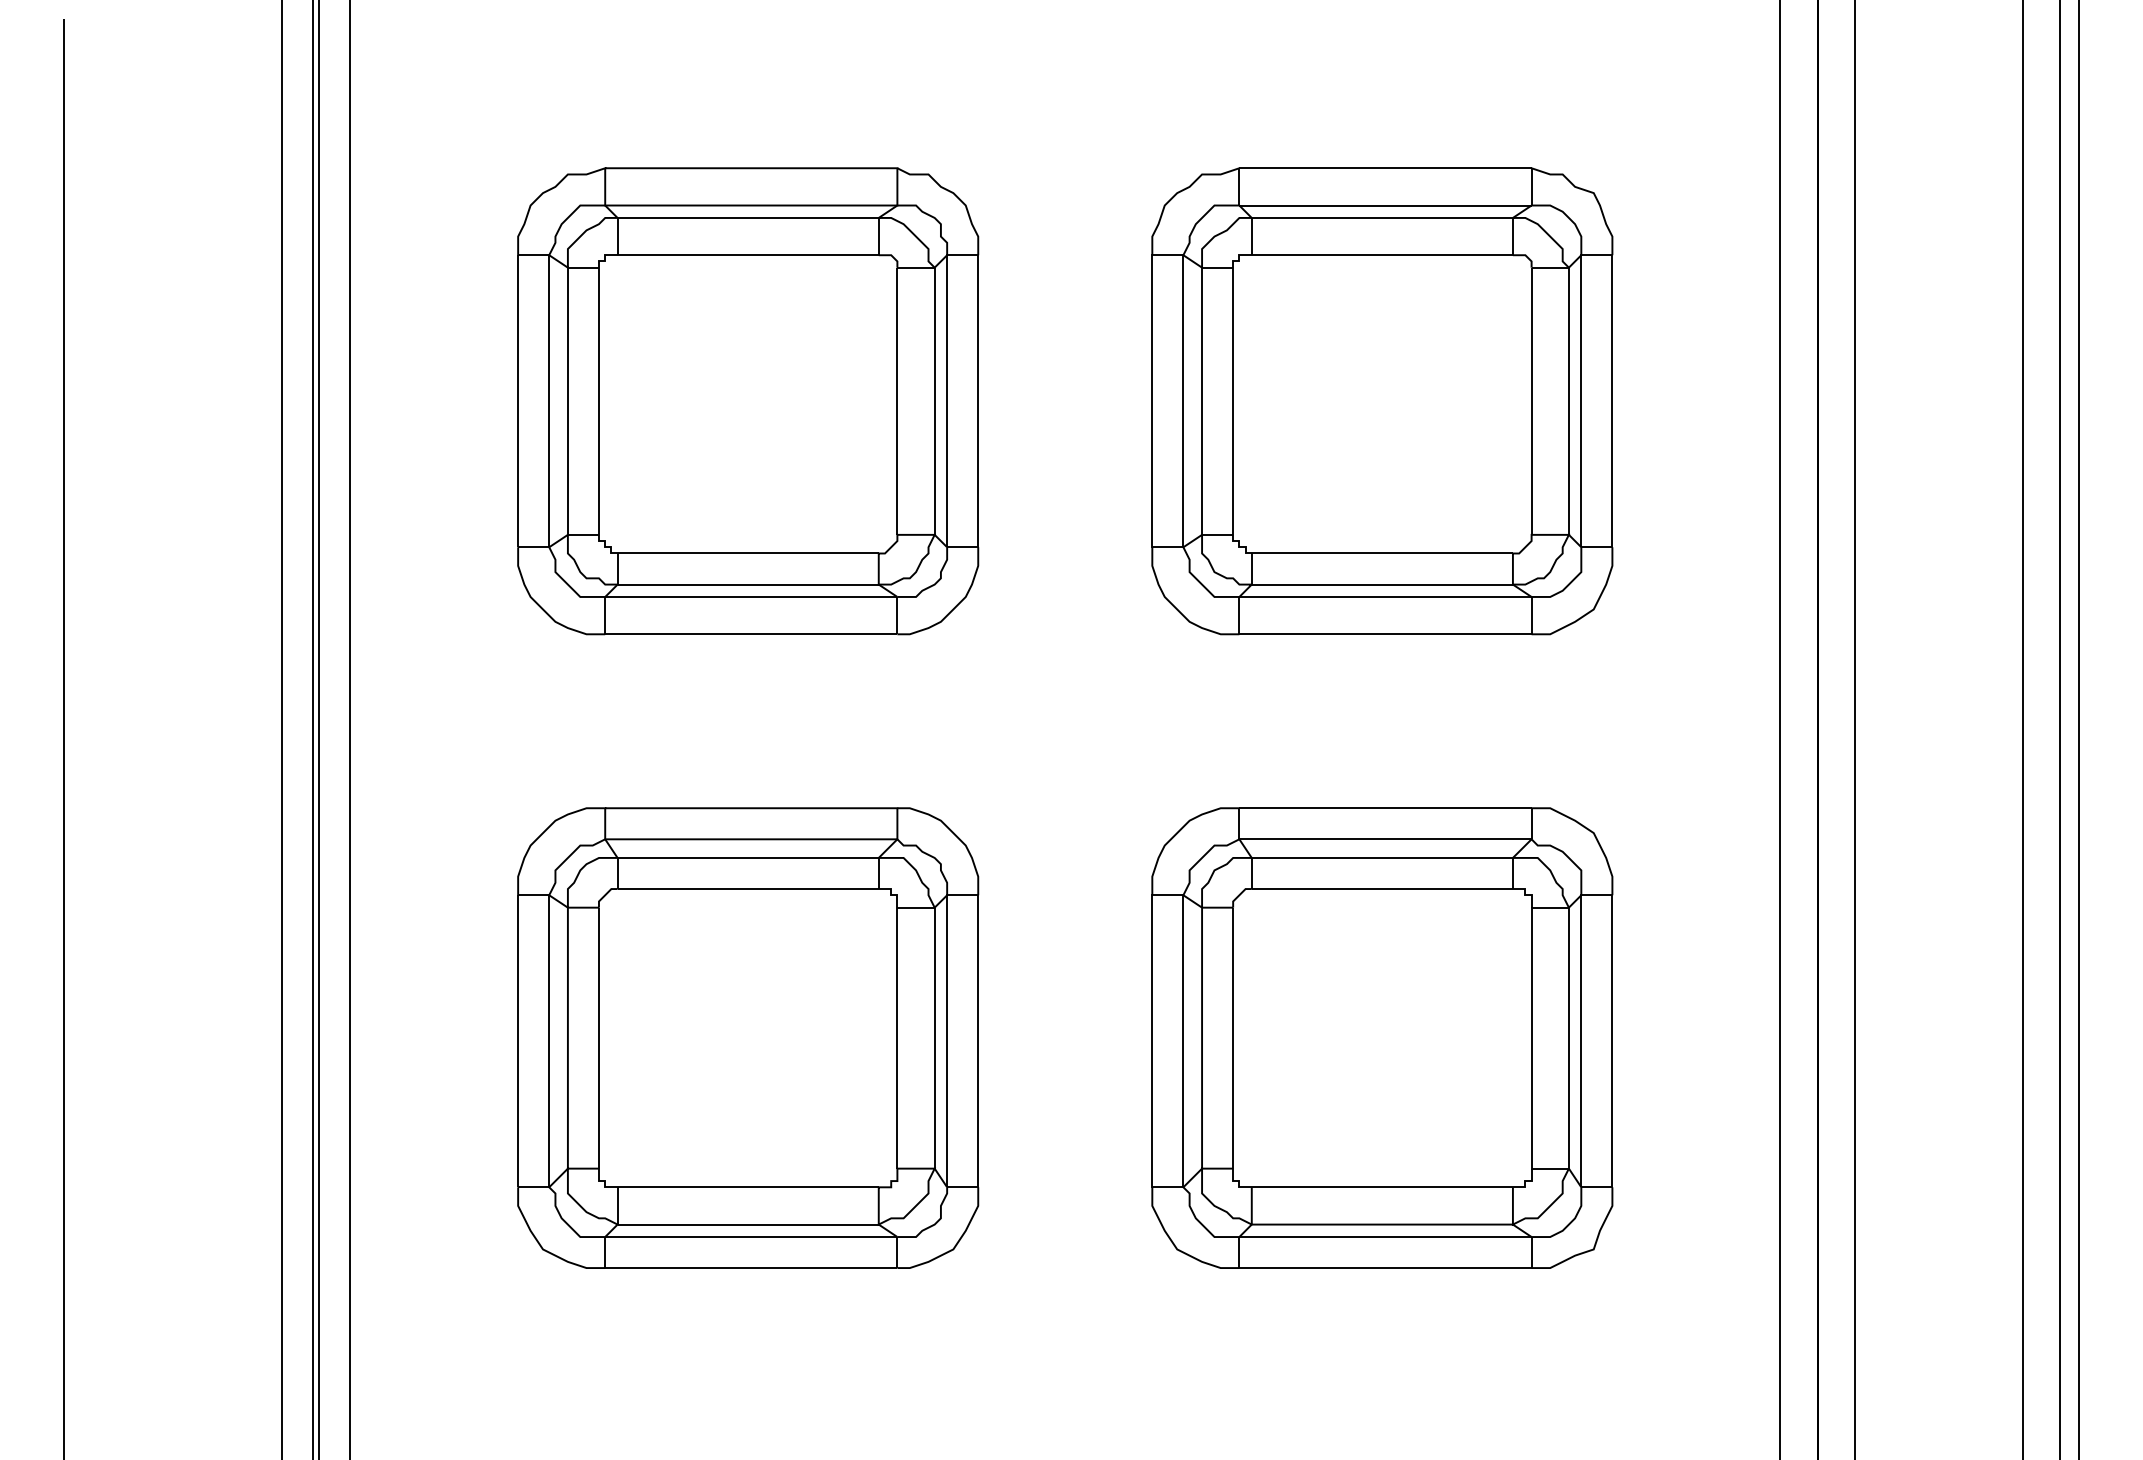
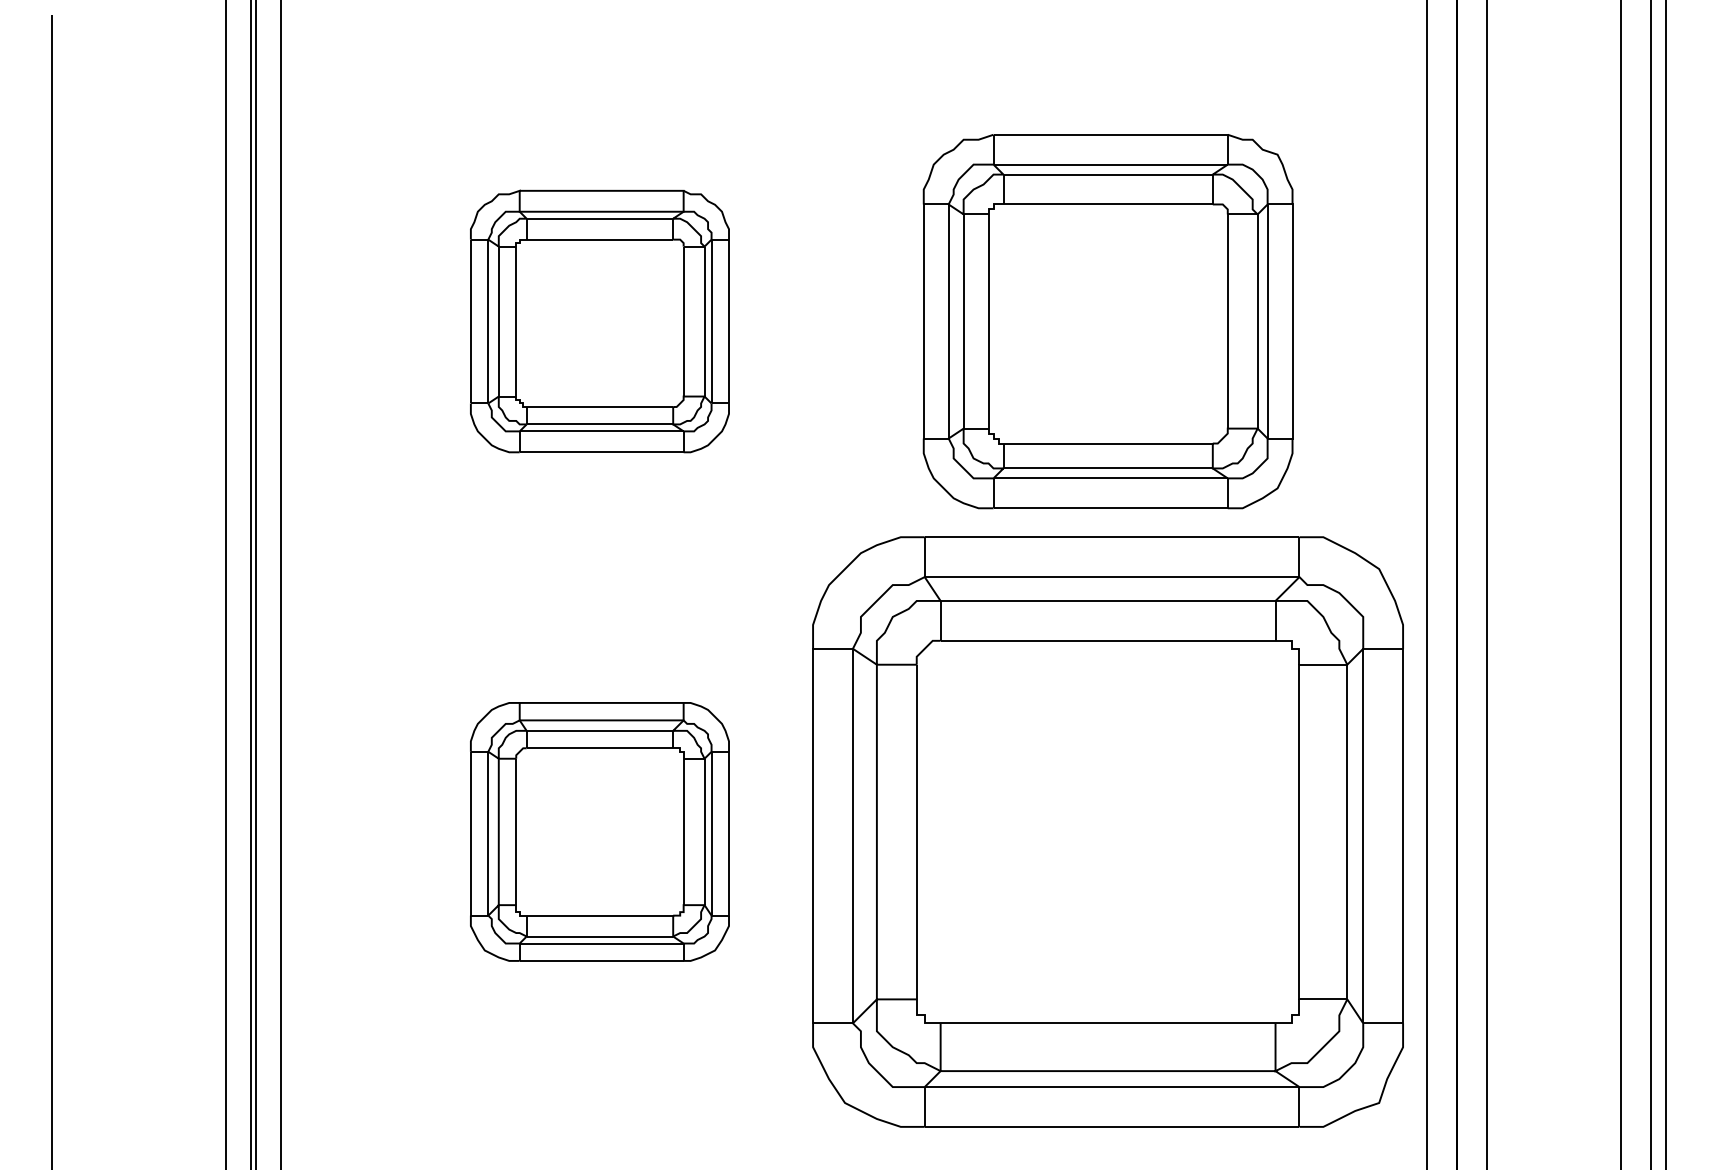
part: (748, 401) -> (600, 321), size x0.7
part: (748, 1037) -> (600, 831), size x0.7
part: (1382, 1037) -> (1108, 831), size x1.6

